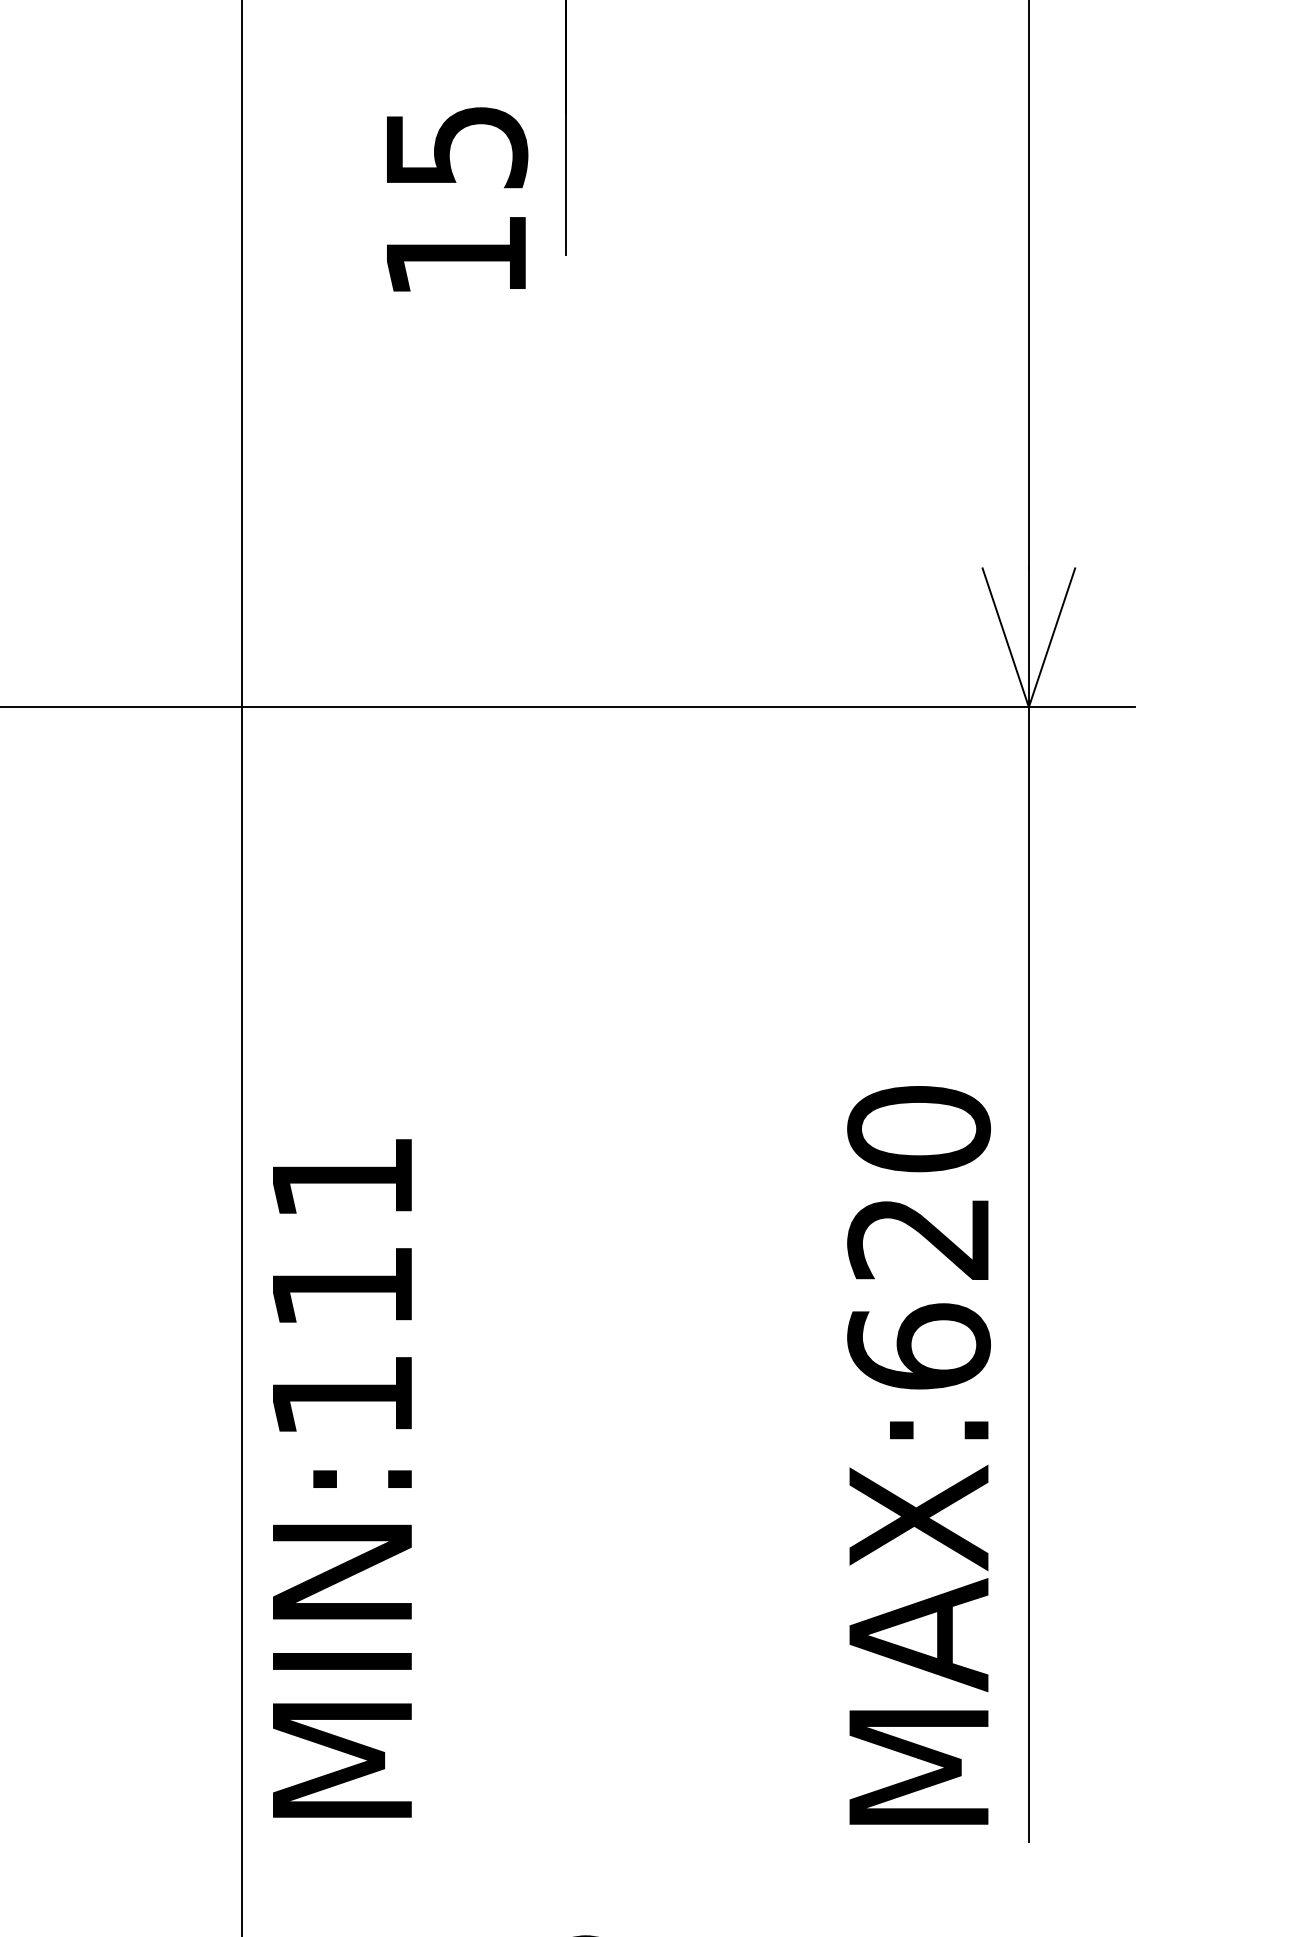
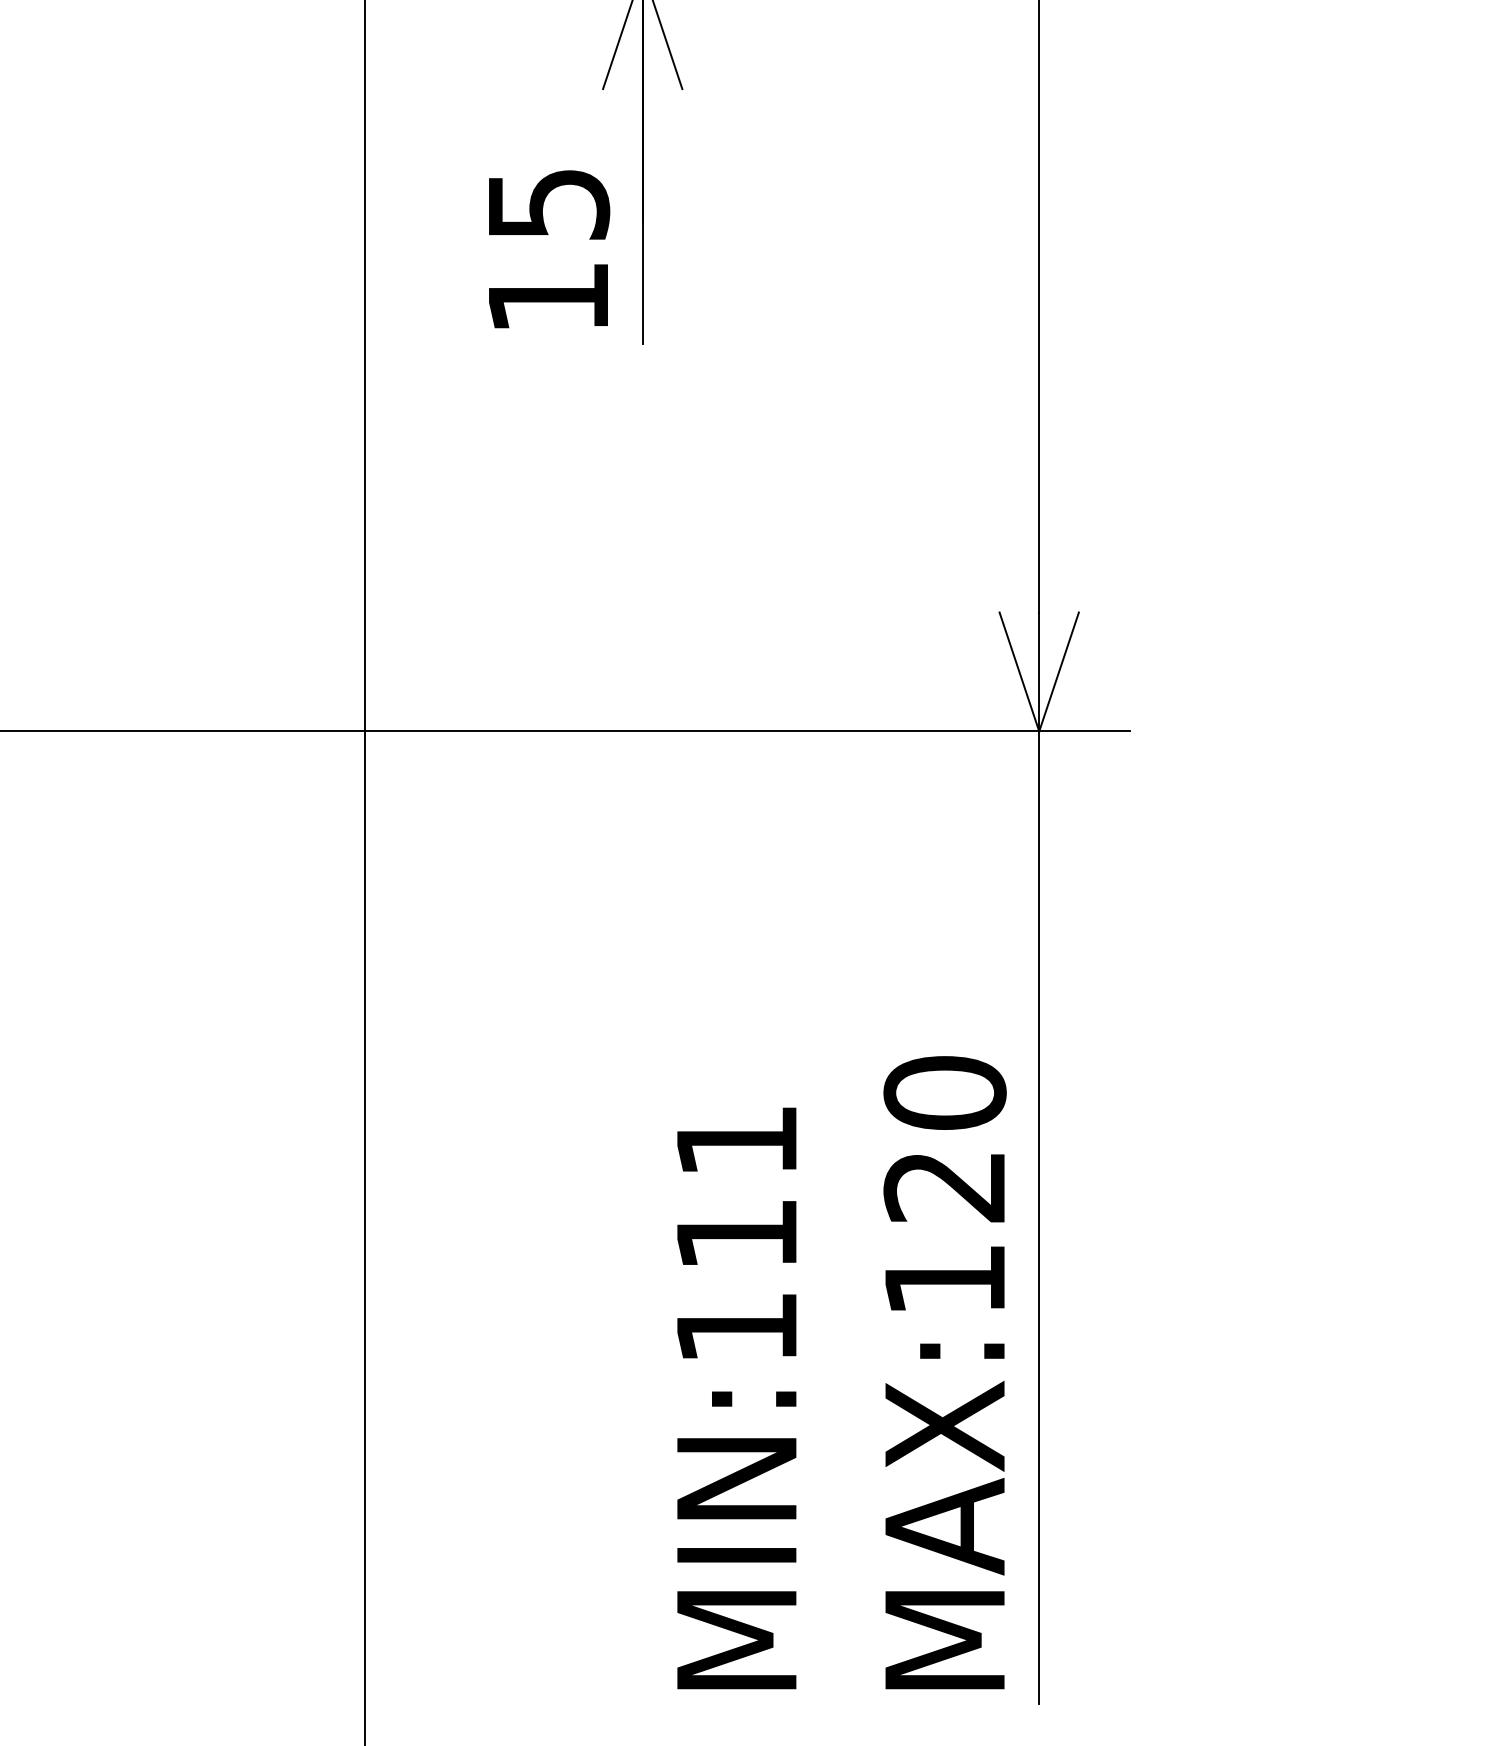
text: (457, 199) -> (549, 249), moved
text: (918, 1346) -> (944, 1279), MAX:620 -> MAX:120
text: (341, 1478) -> (736, 1398), moved

